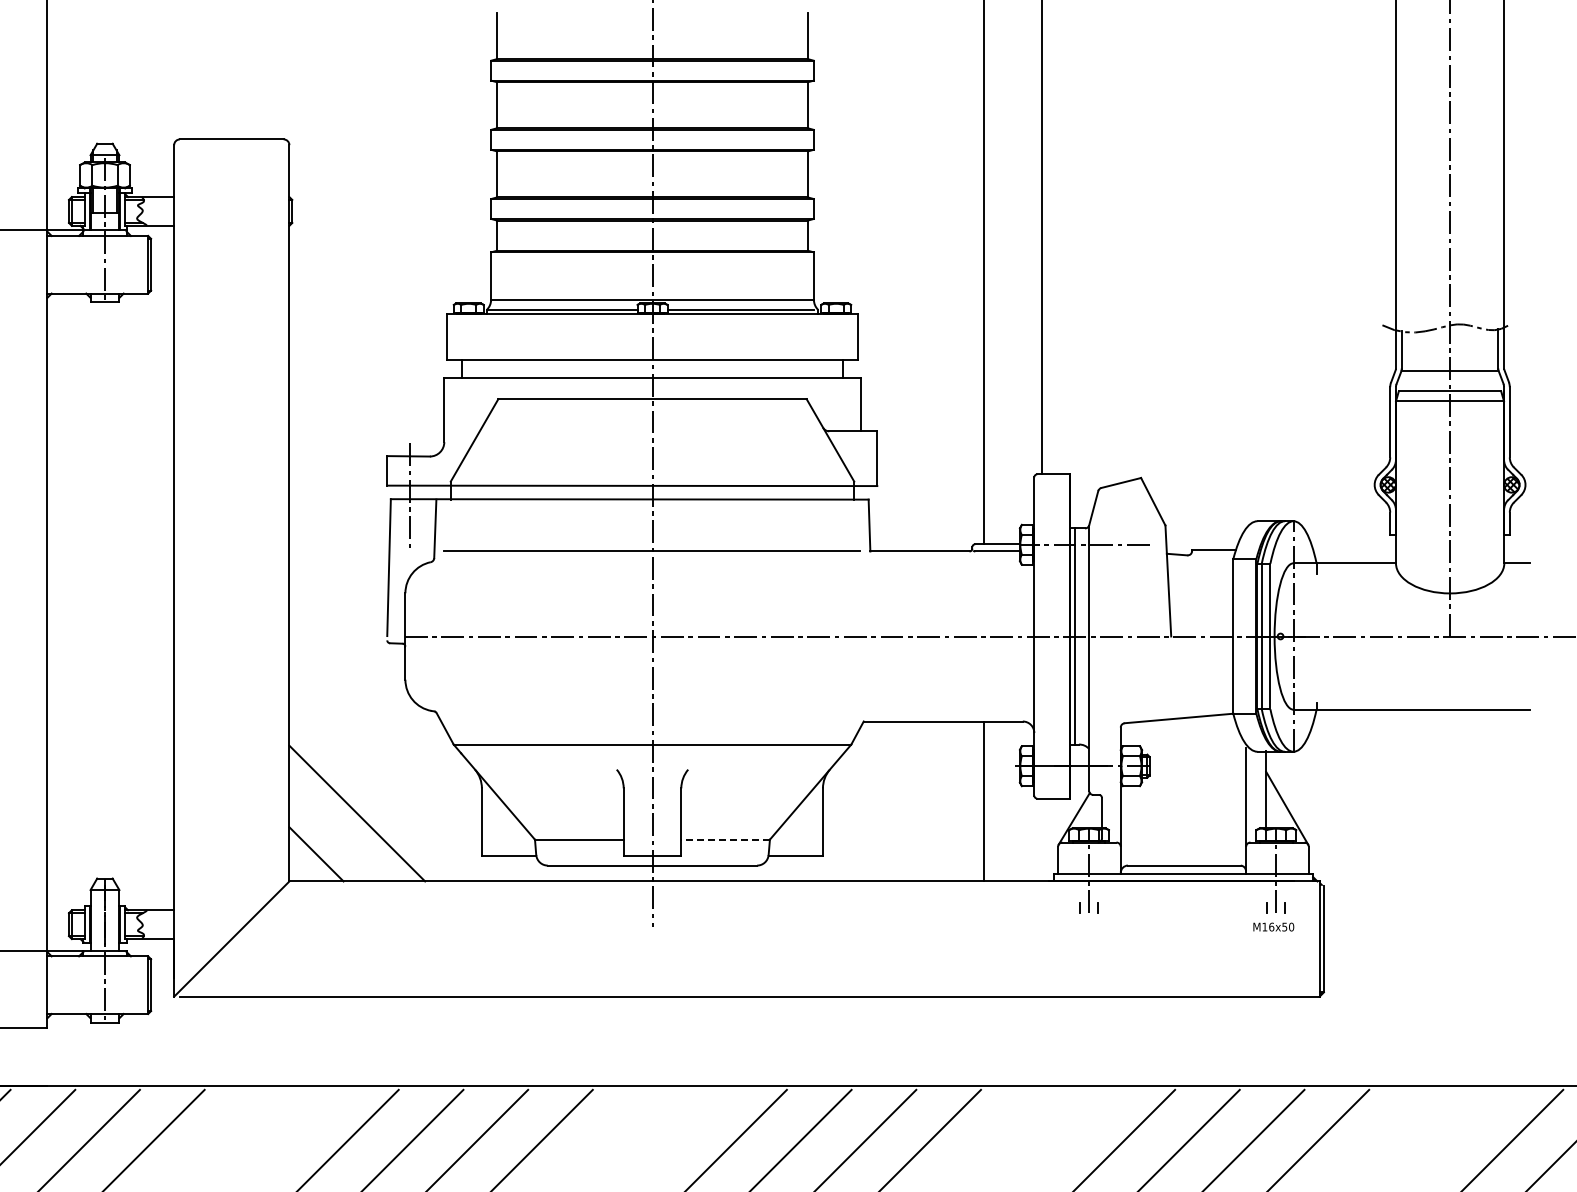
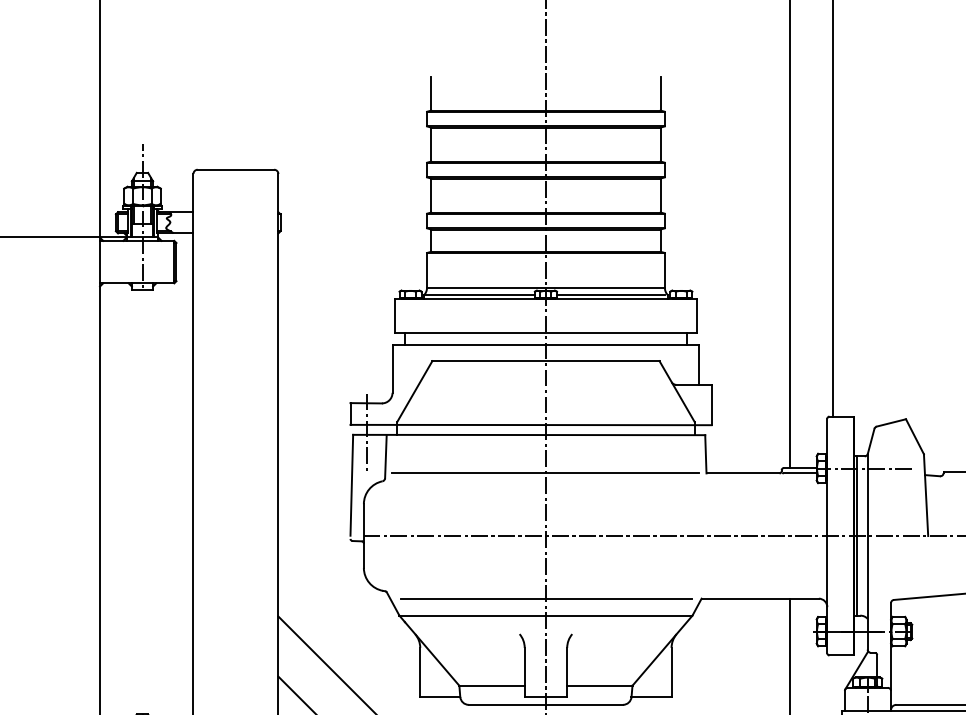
line: (105, 127) -> (142, 160), added
line: (652, 721) -> (545, 598), added
line: (725, 839) -> (599, 685), dashed -> solid

